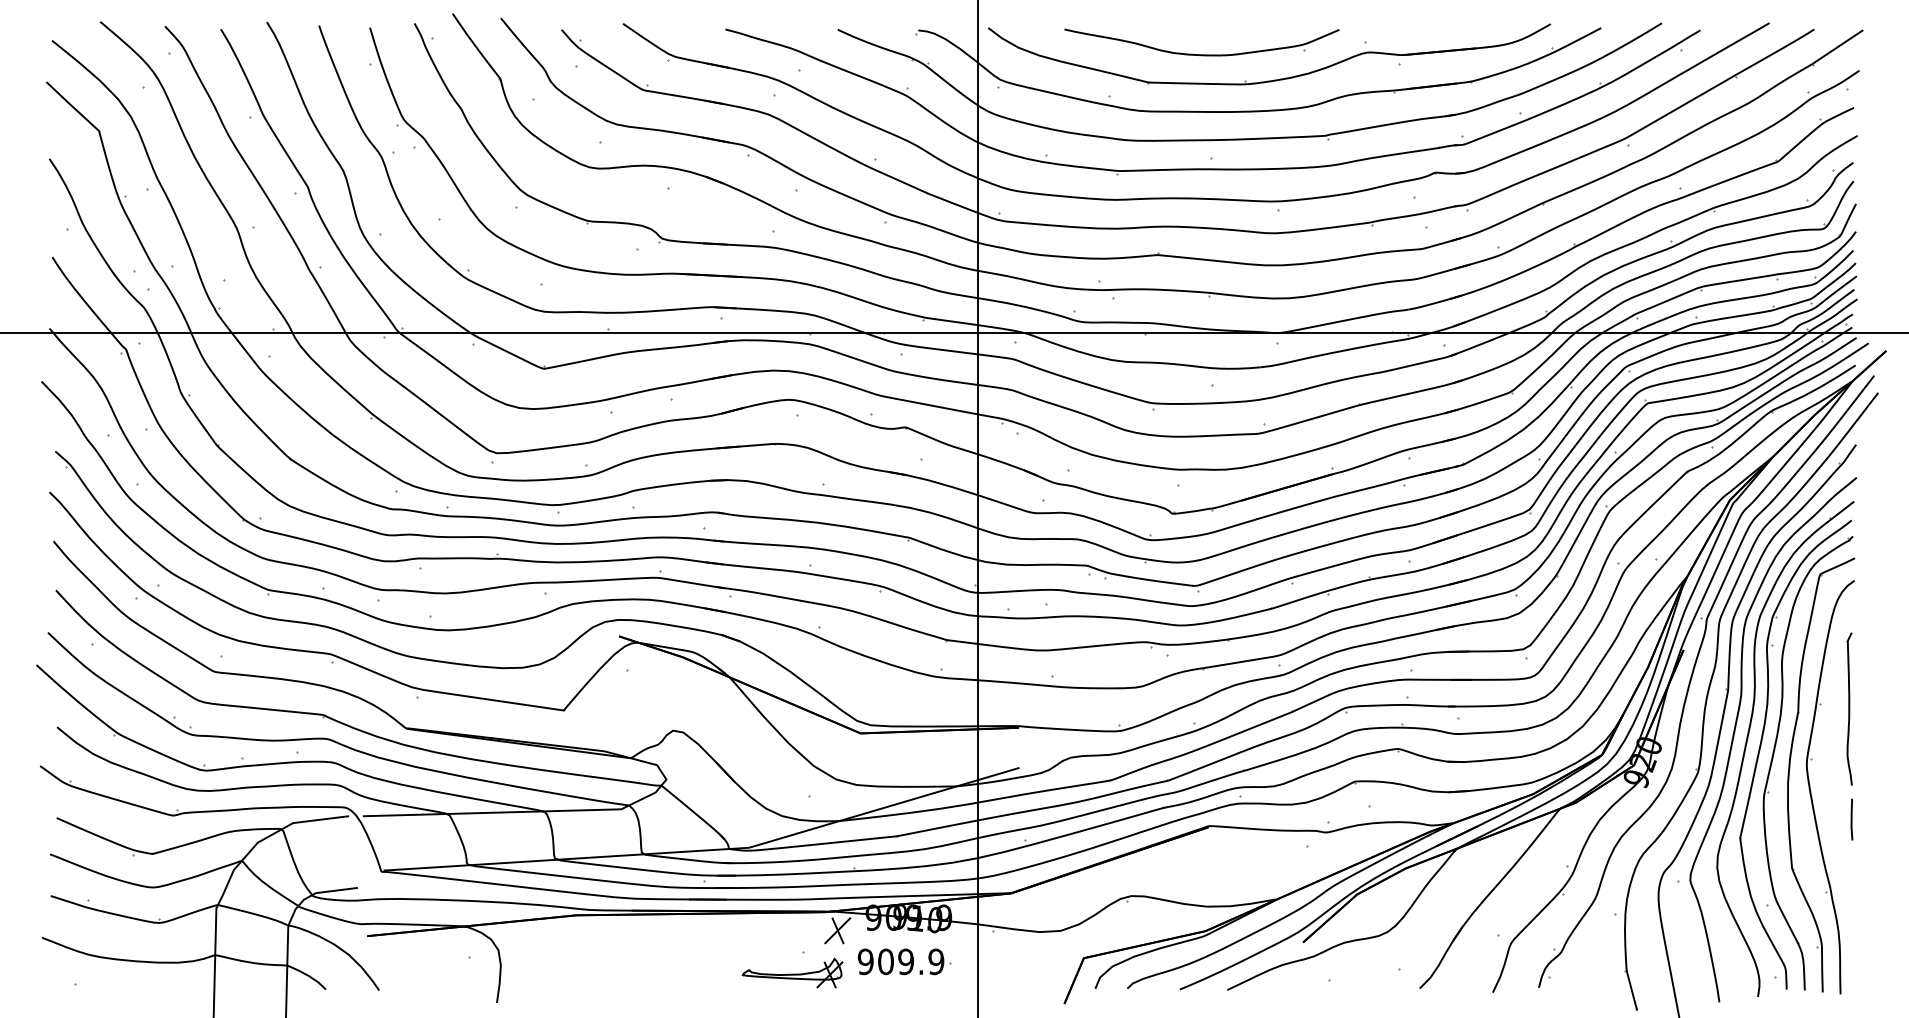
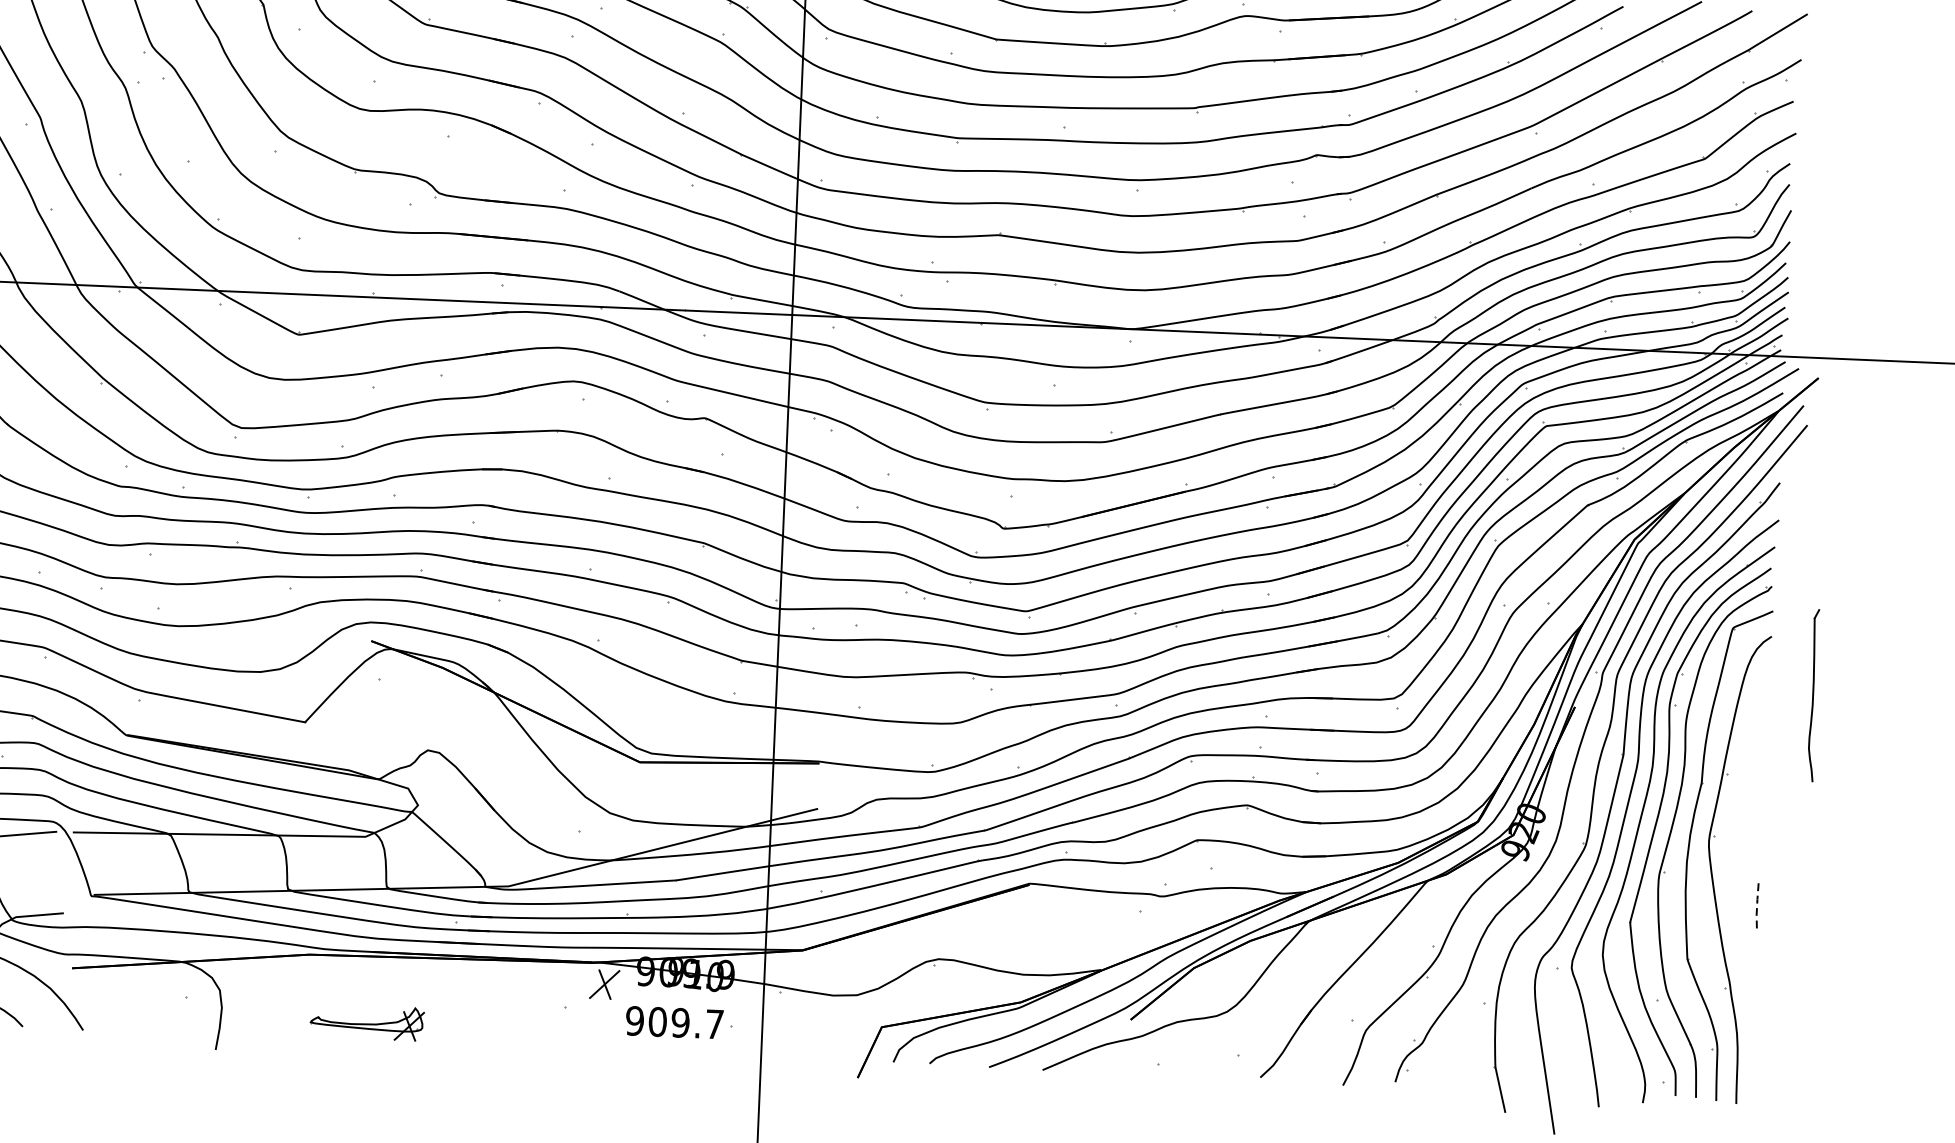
part: (1849, 708) -> (1813, 694), moved
line: (1851, 819) -> (1756, 906), solid -> dashed
text: (936, 961) -> (714, 1023), 909.9 -> 909.7
part: (792, 972) -> (367, 1021), moved

